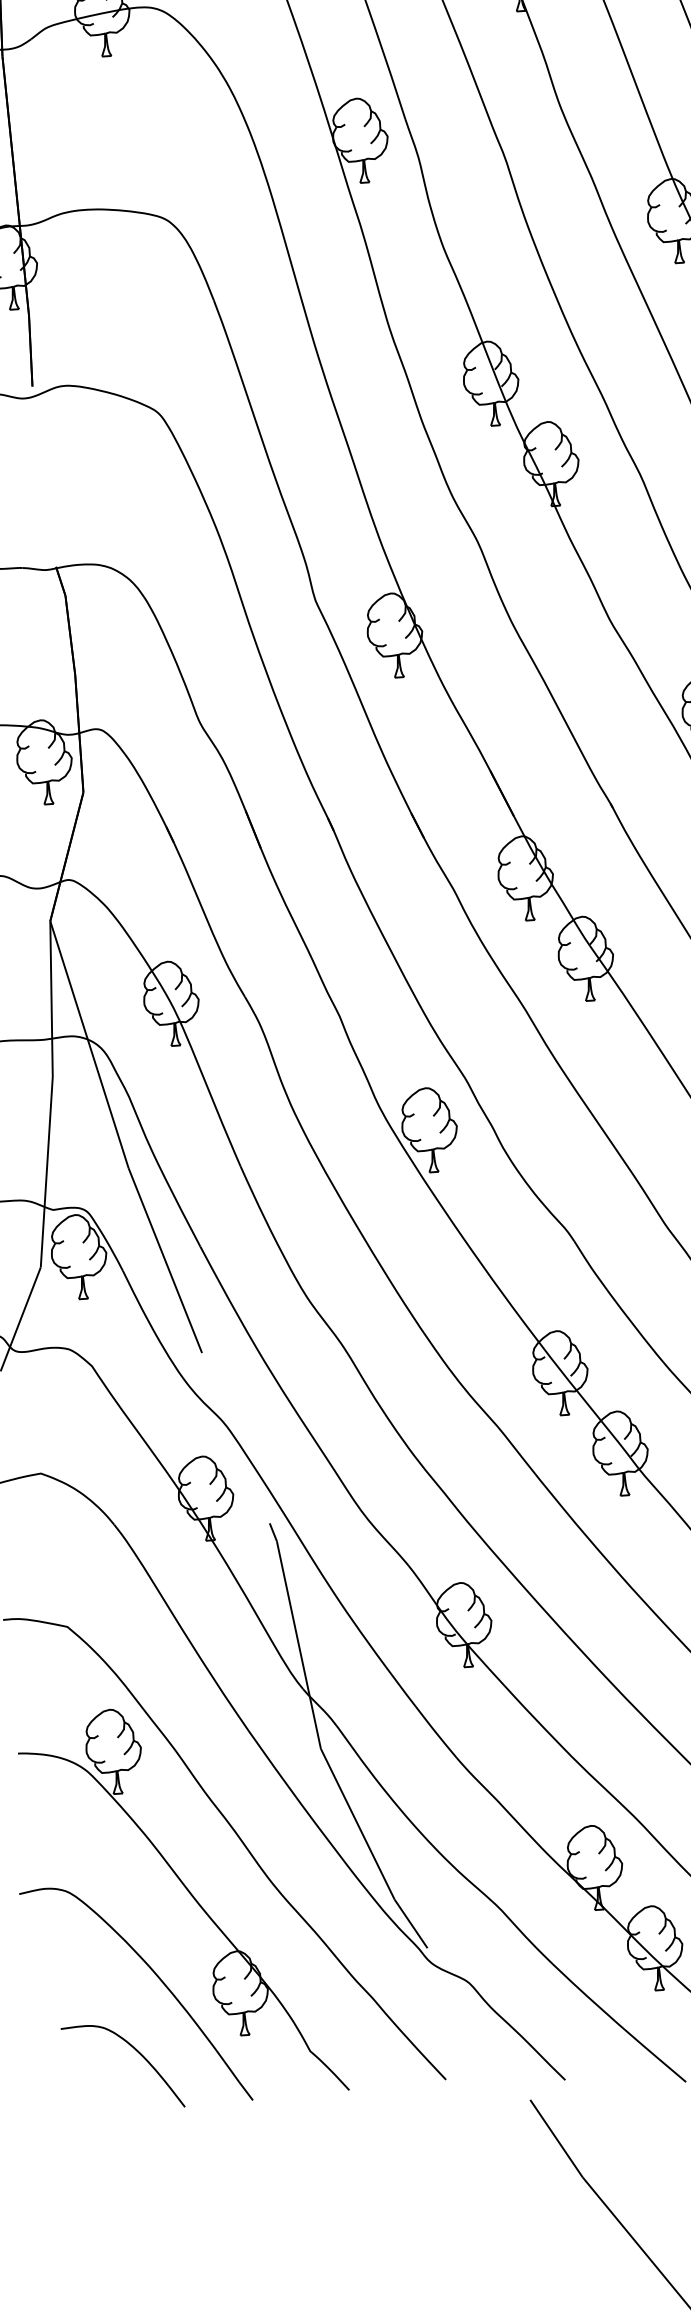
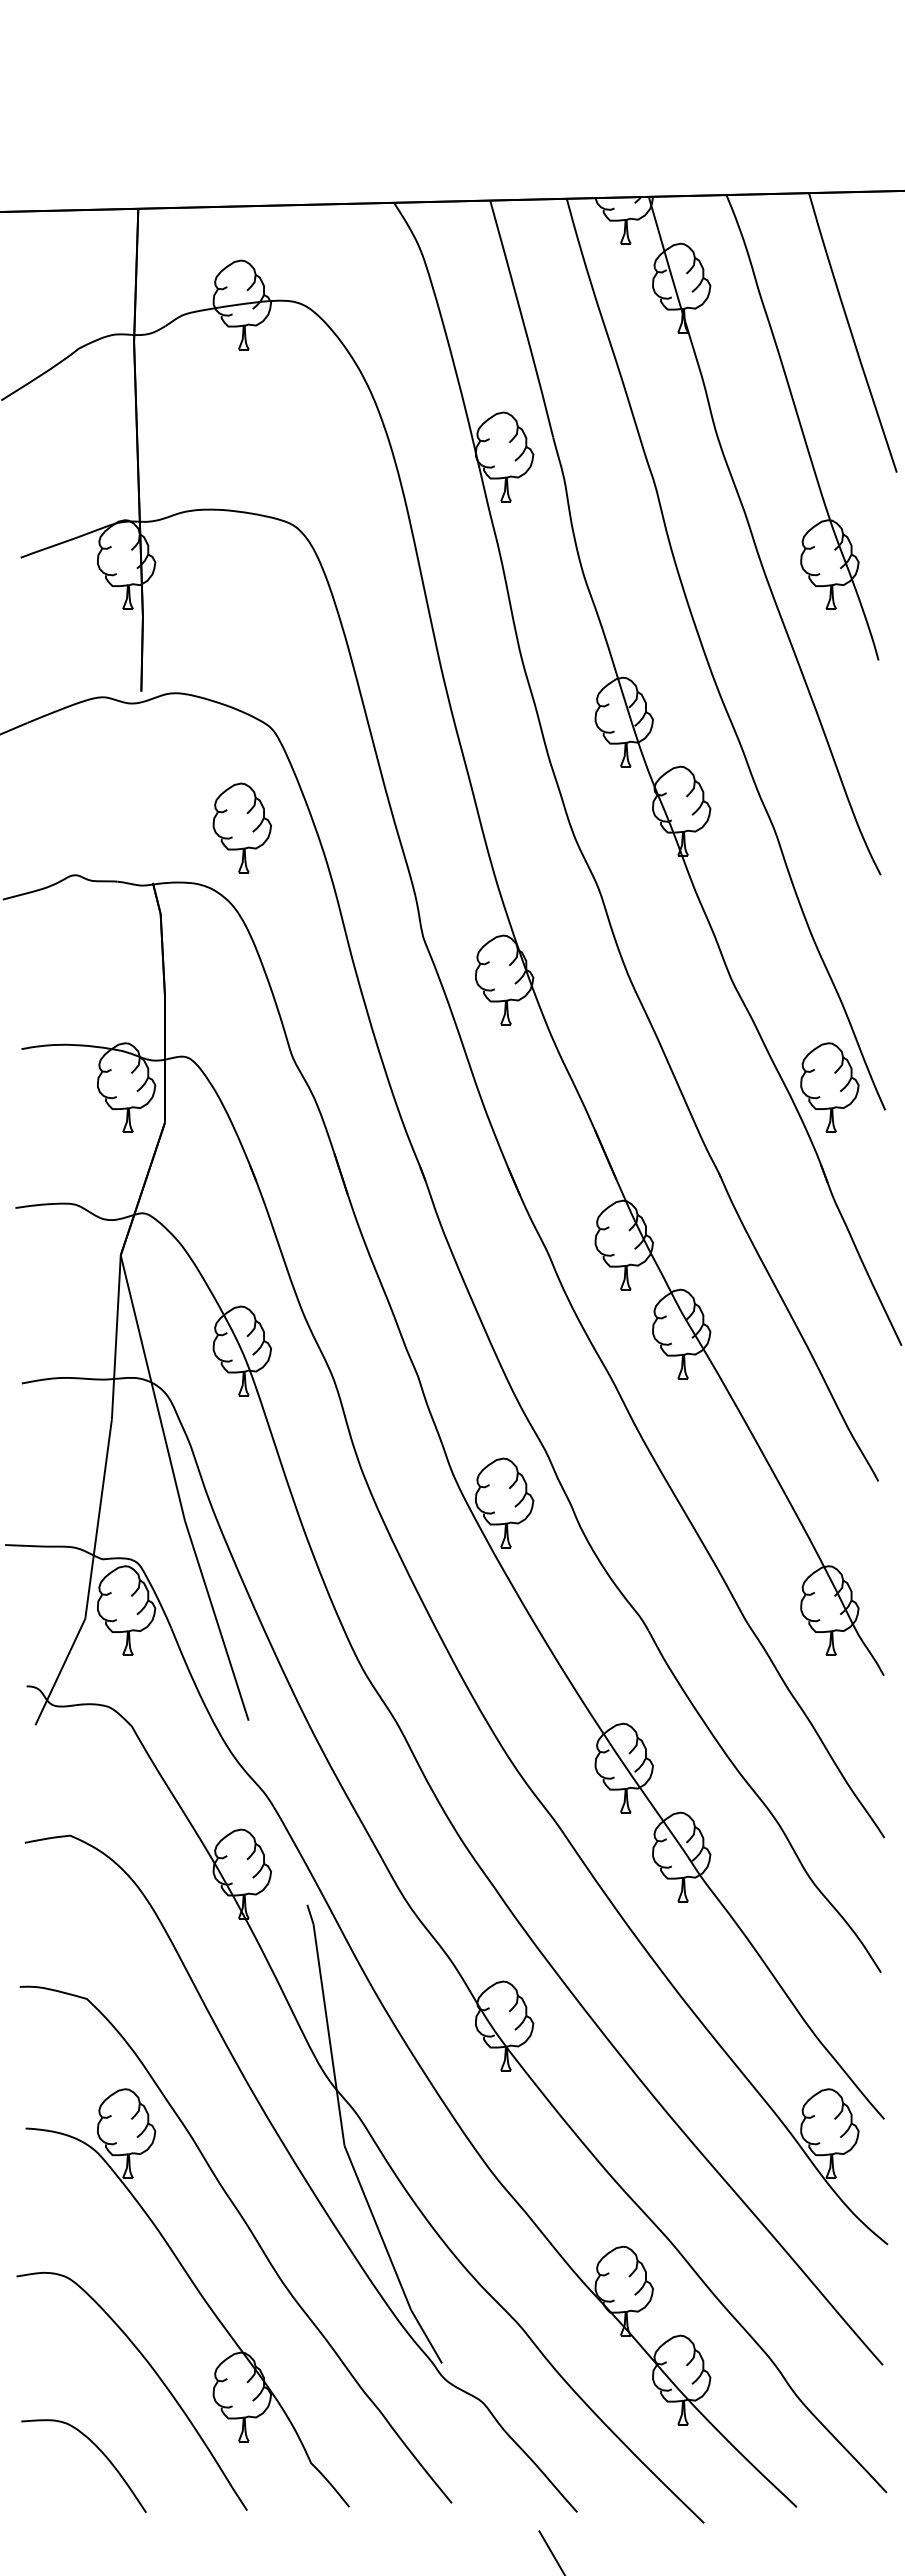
part: (136, 508) -> (241, 827), added
curve: (139, 2054) -> (102, 2454), moved

